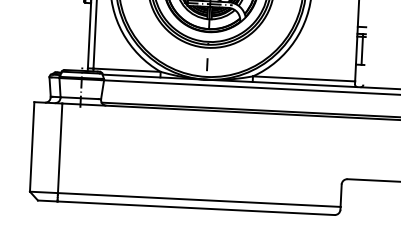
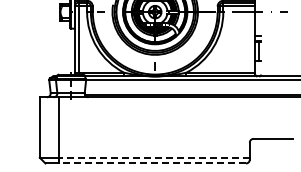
line: (199, 199) -> (154, 157), solid -> dashed
line: (196, 208) -> (152, 163), solid -> dashed

